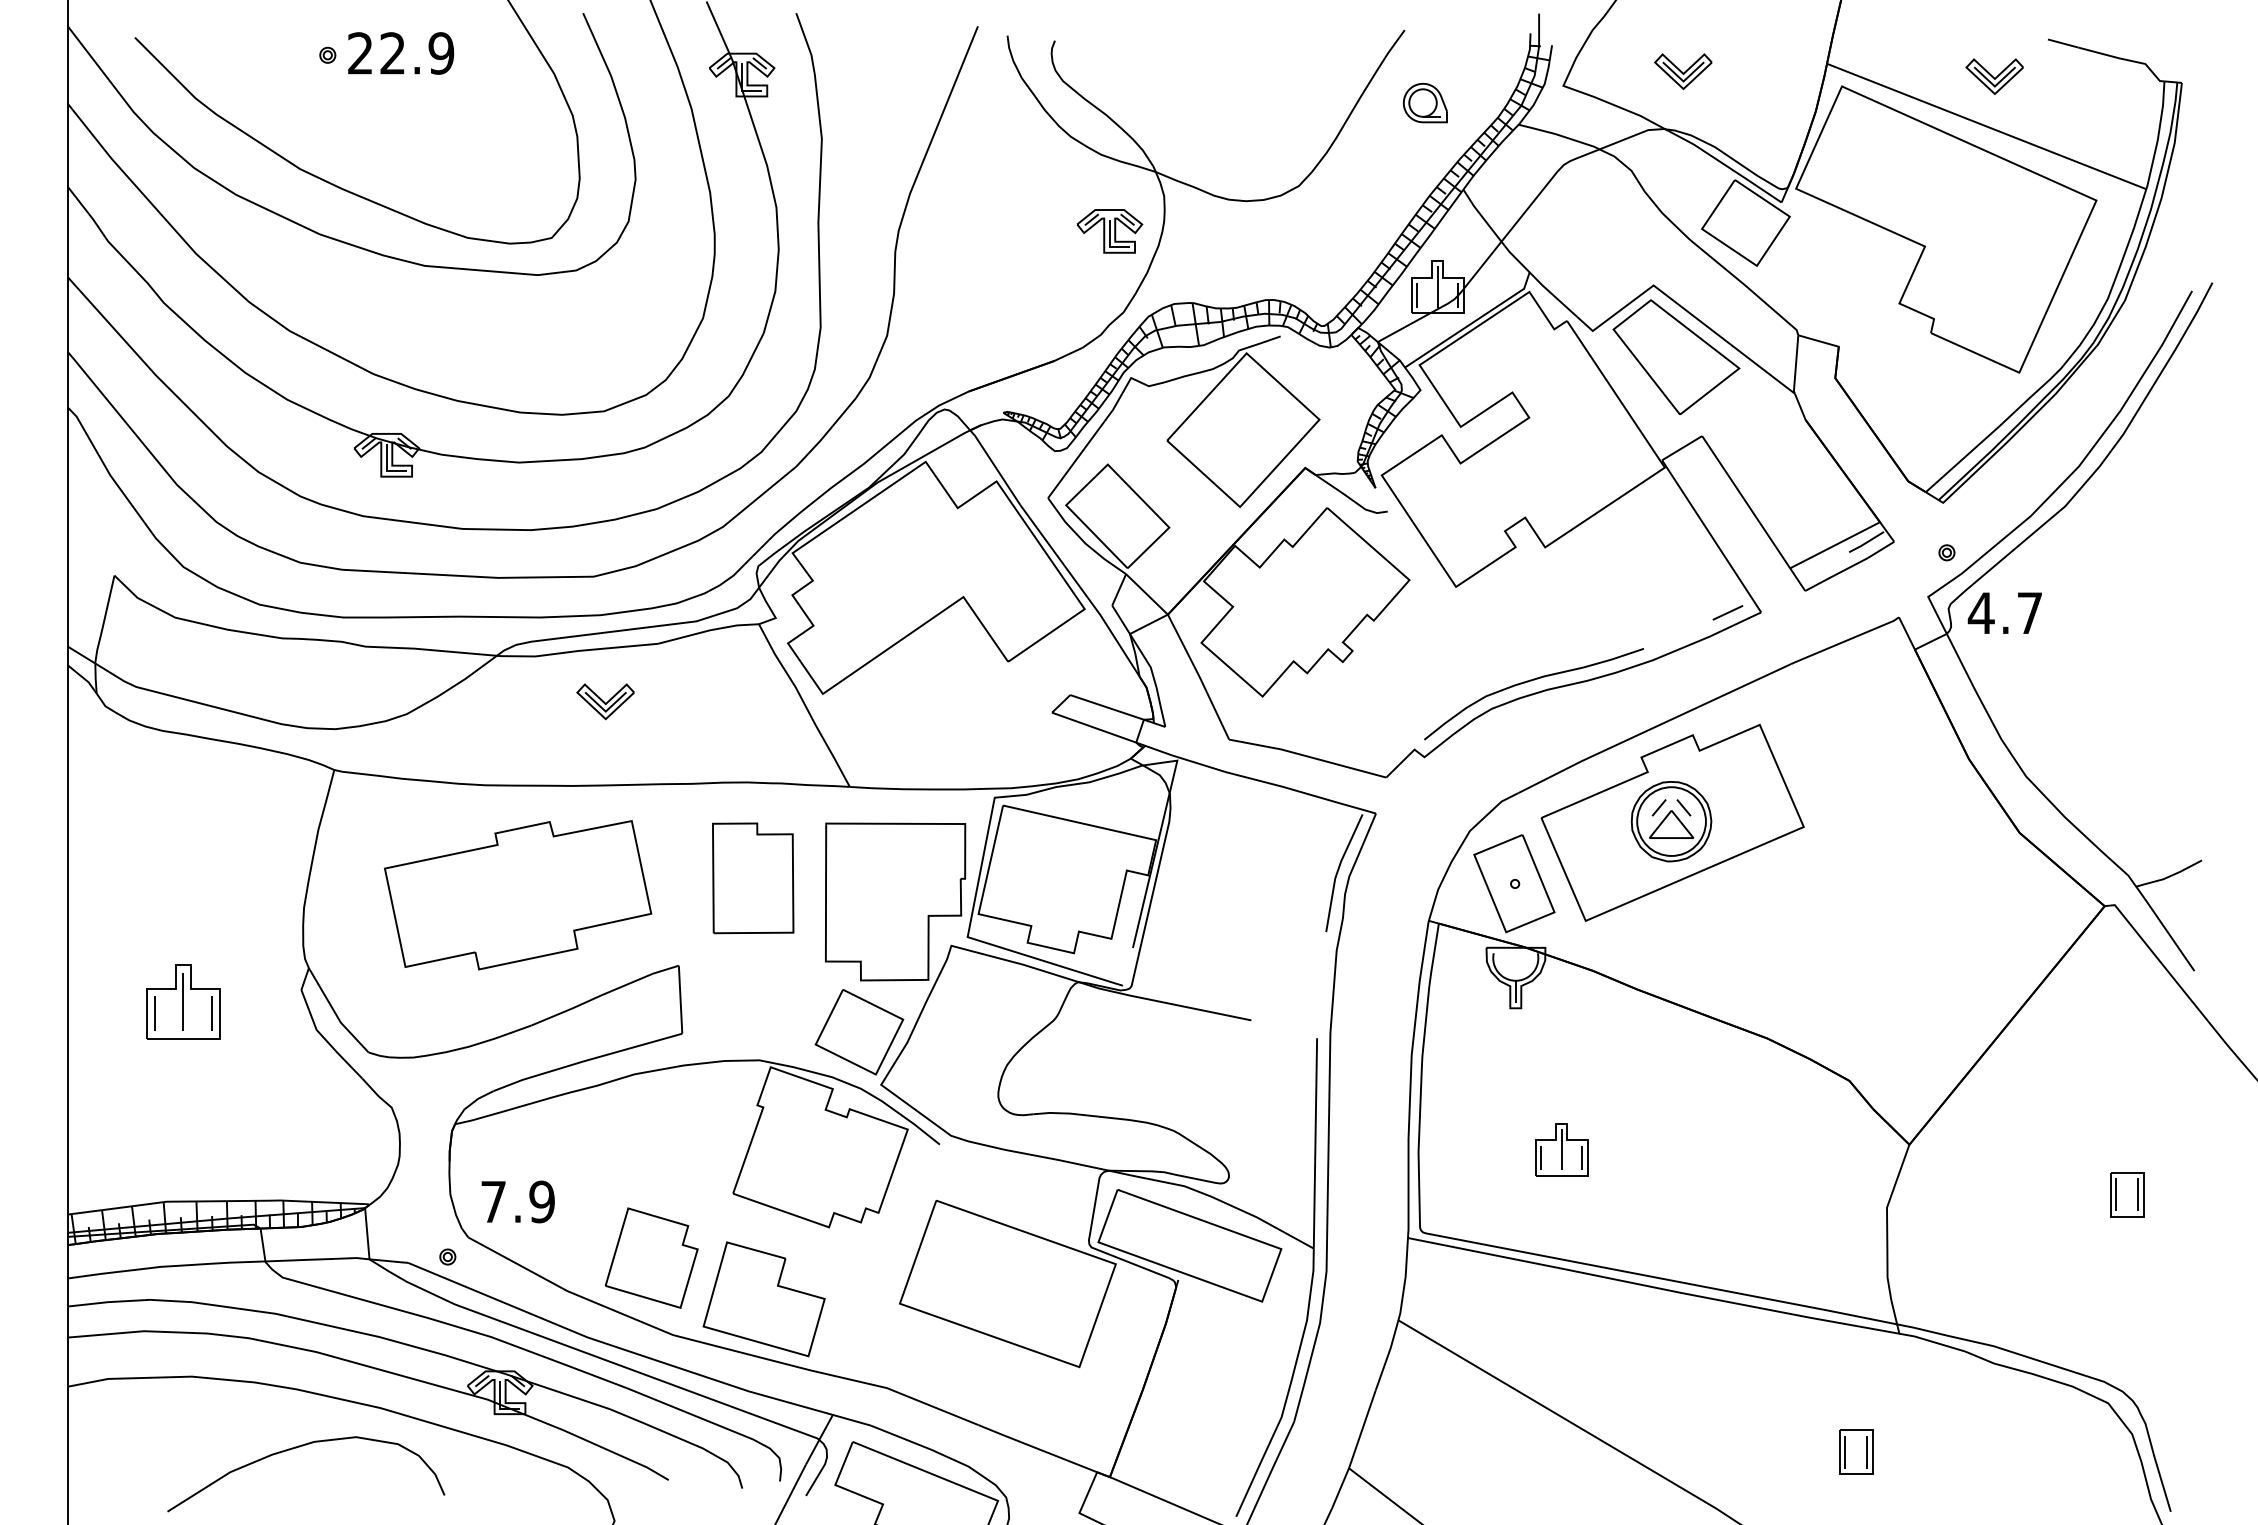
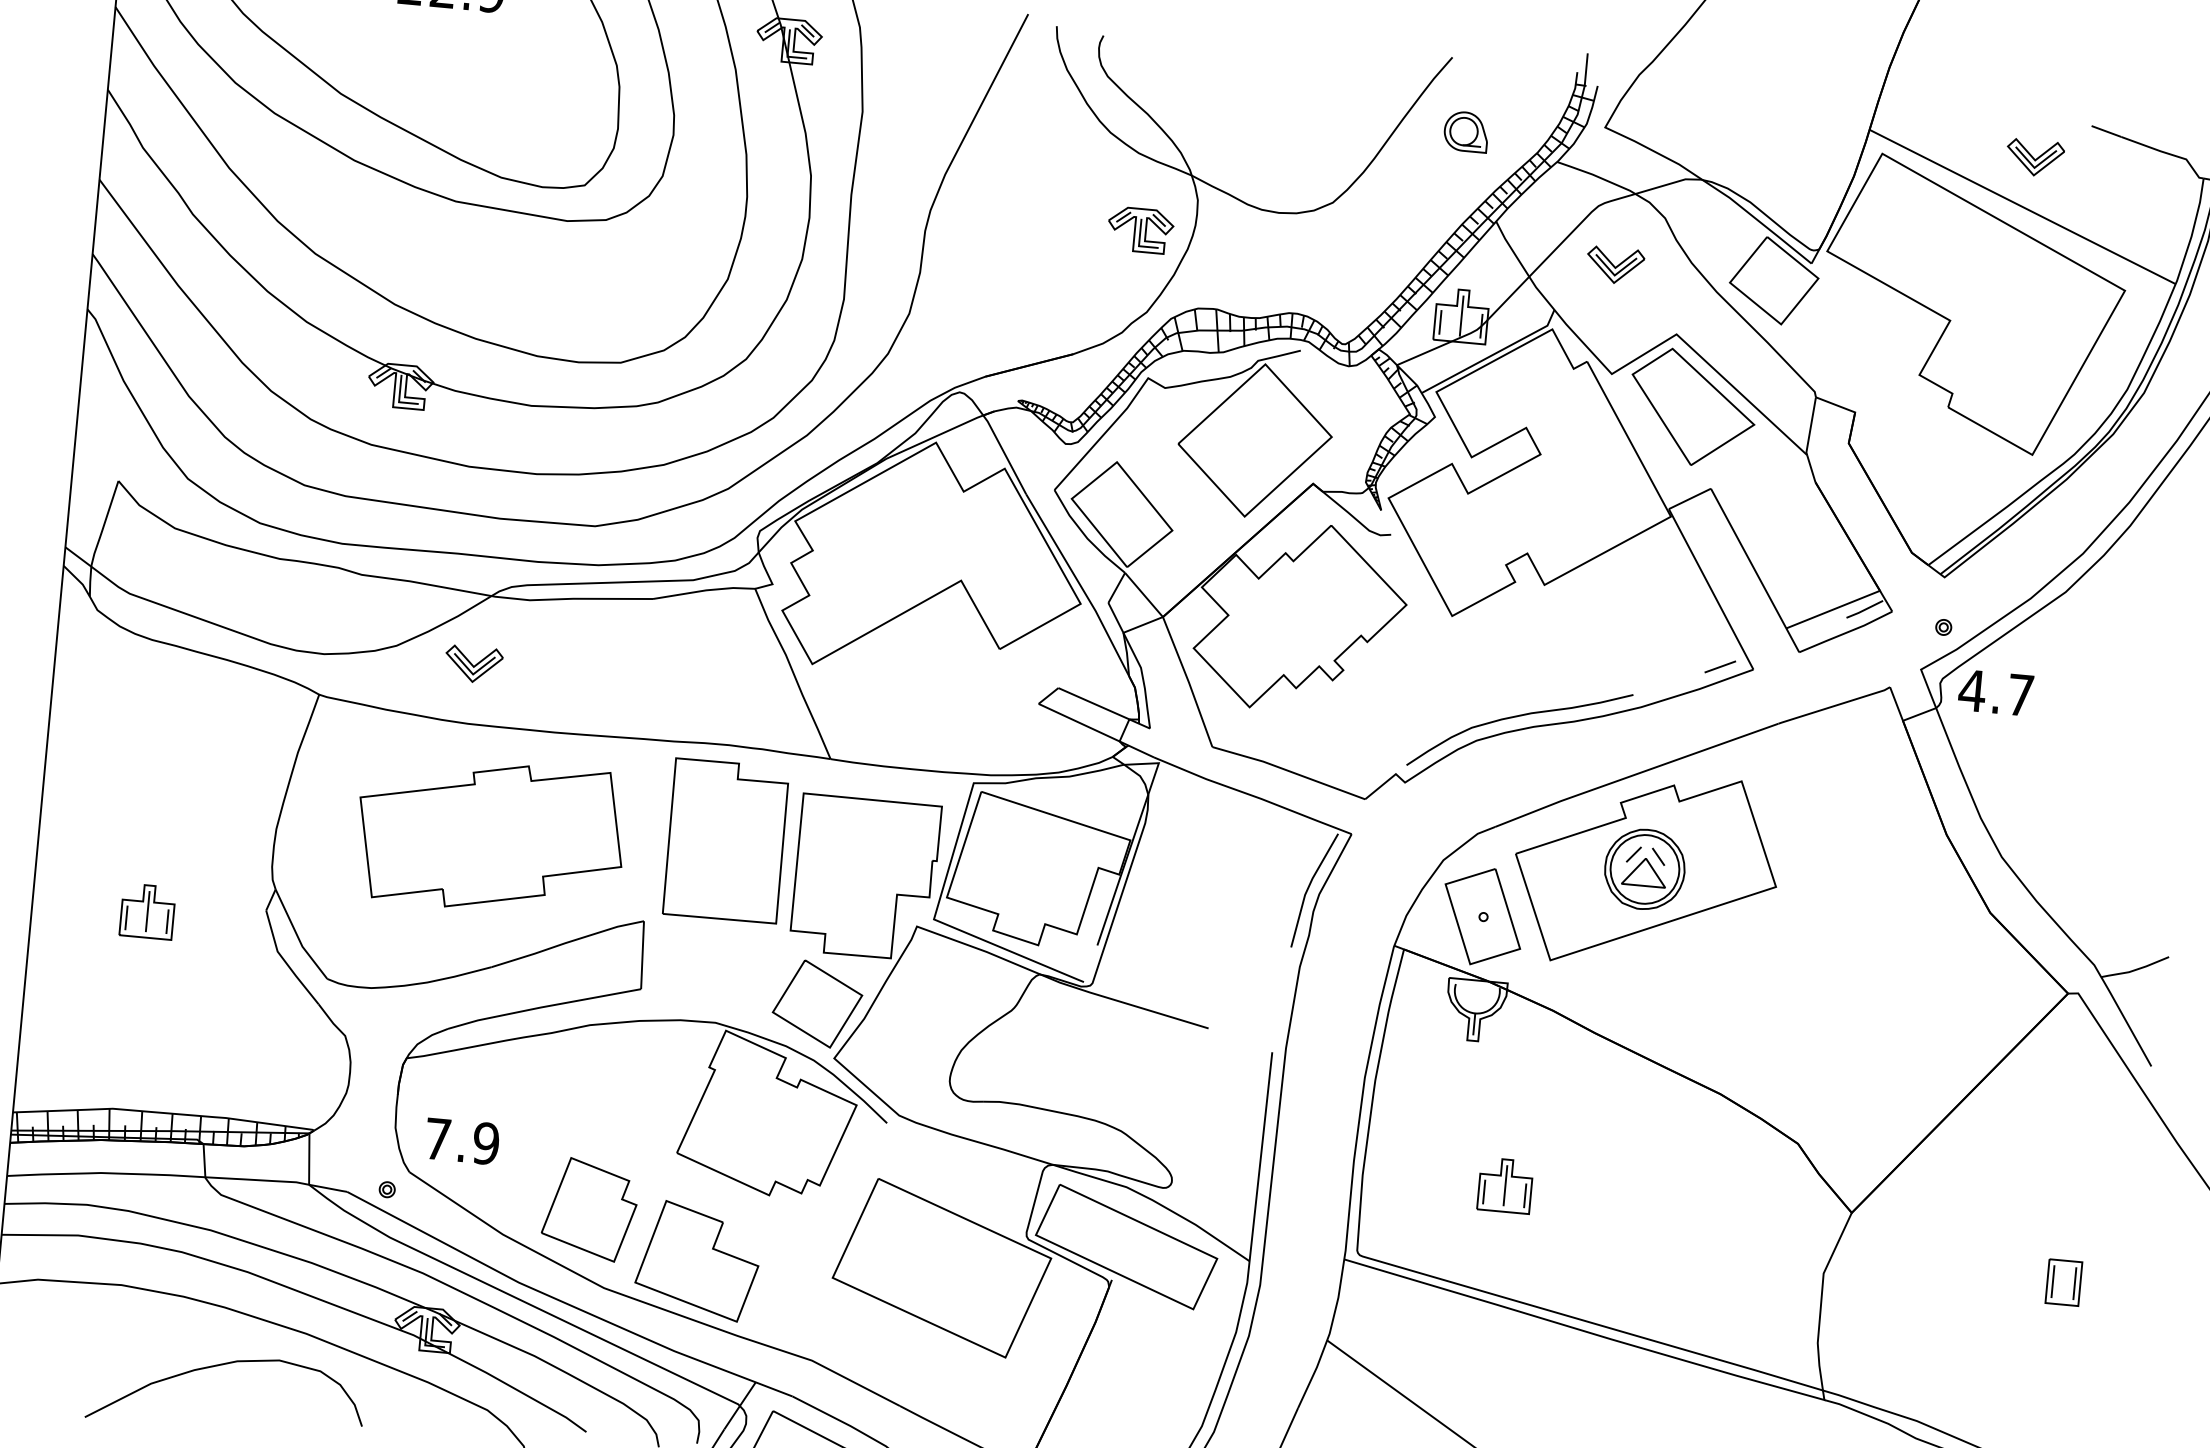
part: (1683, 71) -> (1615, 265), moved
part: (605, 701) -> (473, 664), moved
part: (752, 878) -> (725, 841), size x1.43
part: (183, 1001) -> (147, 911), size x0.71

